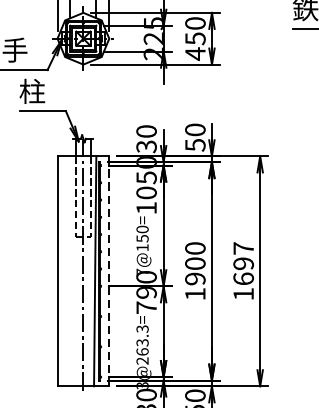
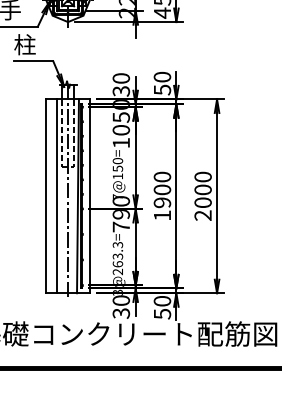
text: (242, 270) -> (202, 195), 1697 -> 2000
line: (70, 271) -> (57, 196), added
line: (108, 271) -> (89, 196), dashed -> solid

